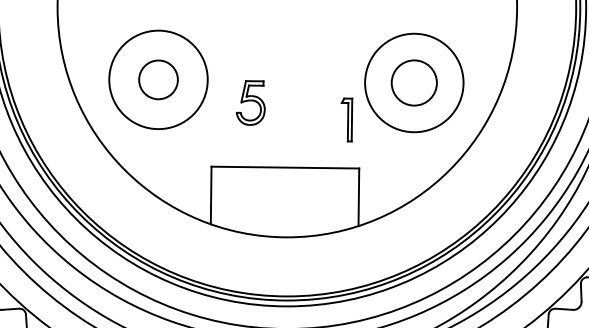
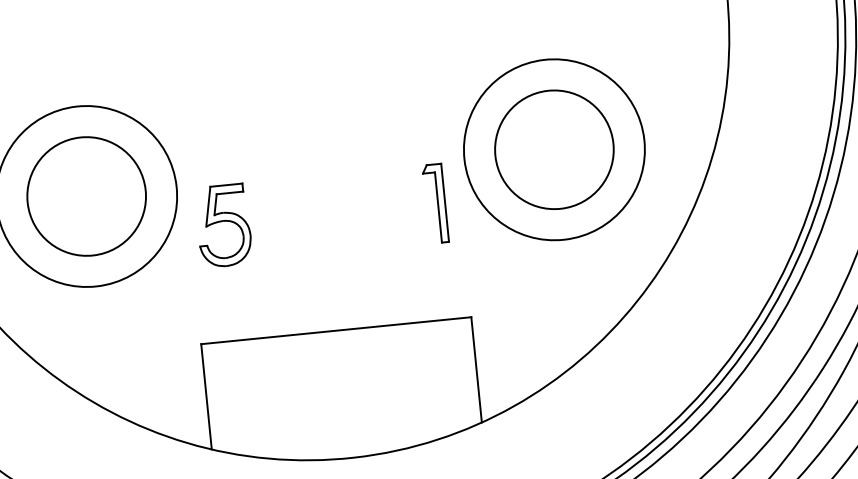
circle: (158, 79) -> (86, 195), size x1.67
circle: (414, 82) -> (554, 148), size x1.43
part: (250, 102) -> (222, 224), moved
part: (346, 119) -> (434, 202), moved

